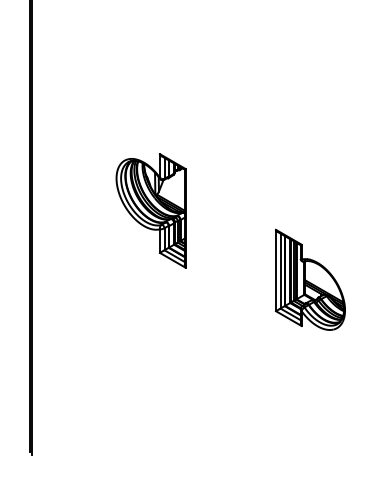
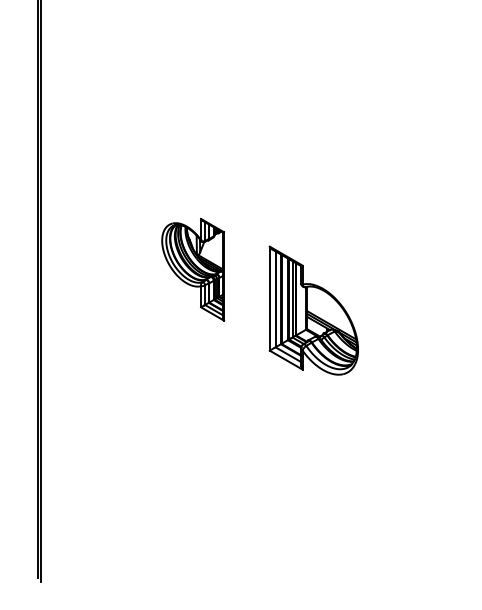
part: (150, 210) -> (192, 269), size x0.7
part: (310, 279) -> (313, 310), moved

